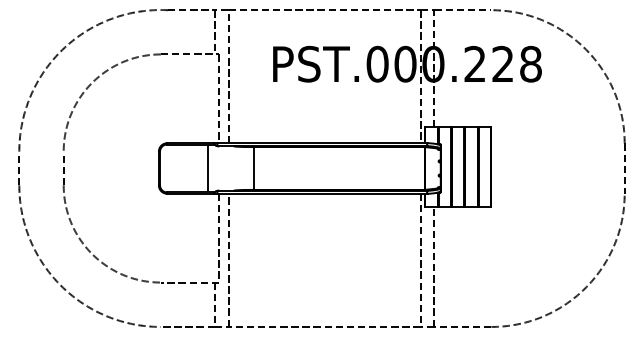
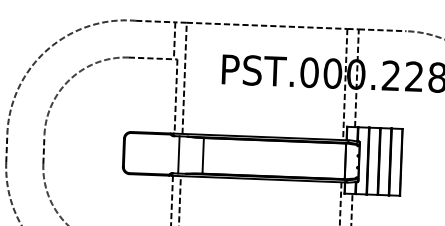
line: (208, 168) -> (179, 154), moved

